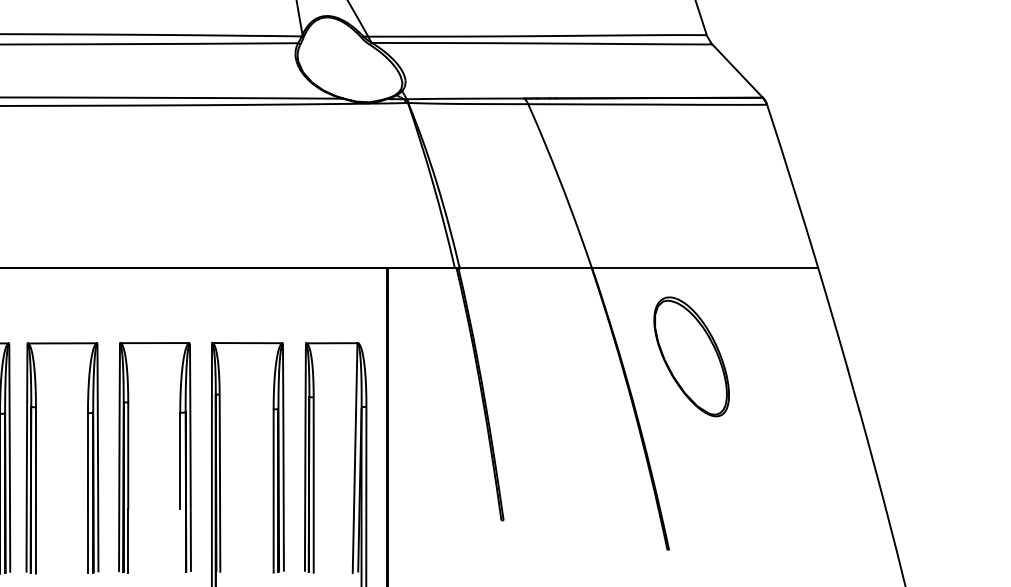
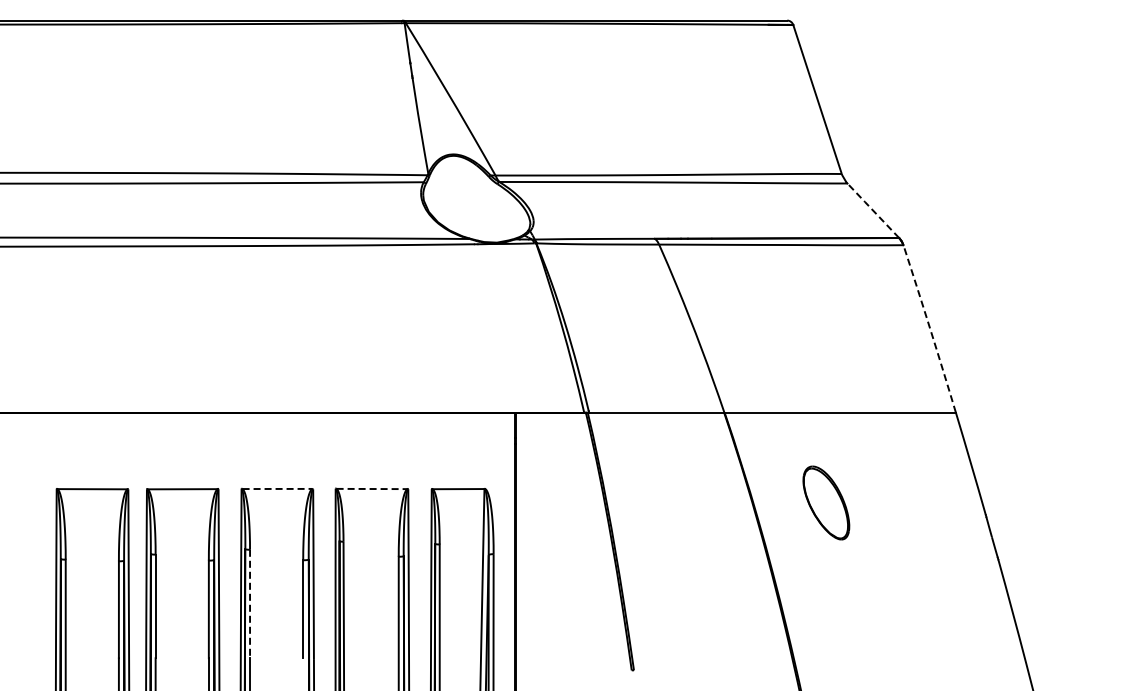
line: (737, 70) -> (873, 210), solid -> dashed
arc: (793, 186) -> (930, 328), solid -> dashed
line: (155, 342) -> (277, 488), solid -> dashed
line: (247, 343) -> (372, 489), solid -> dashed
part: (691, 356) -> (826, 502), size x0.6
line: (128, 456) -> (250, 604), solid -> dashed

